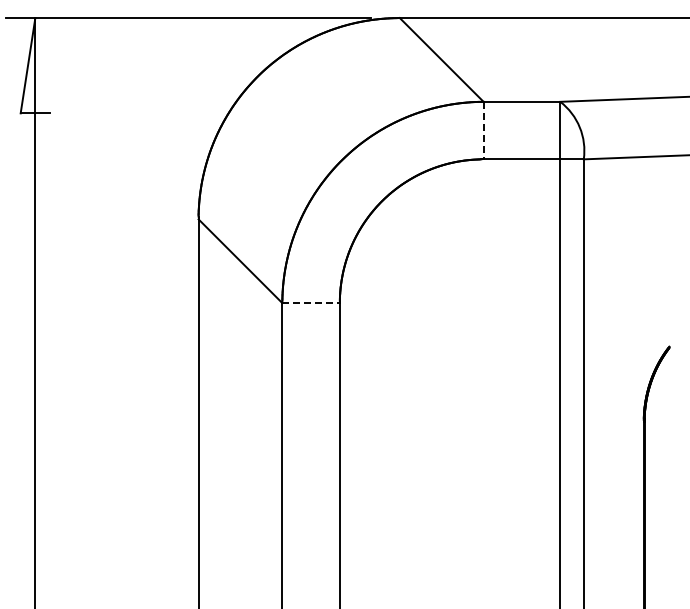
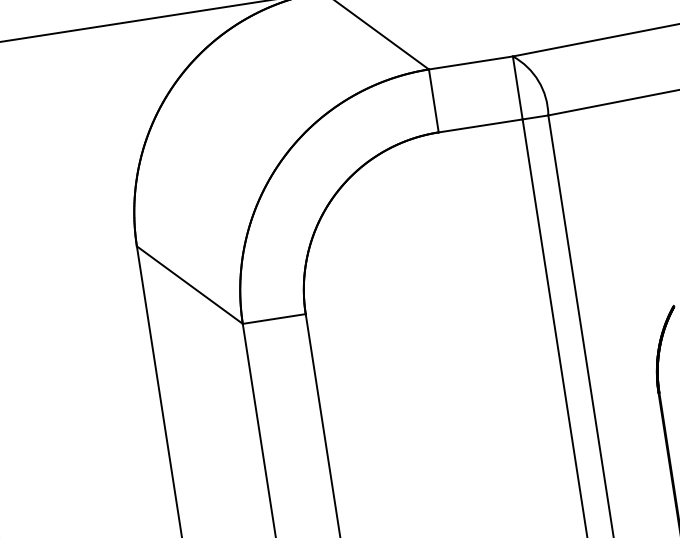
line: (483, 130) -> (433, 100), dashed -> solid
line: (311, 303) -> (274, 319), dashed -> solid

